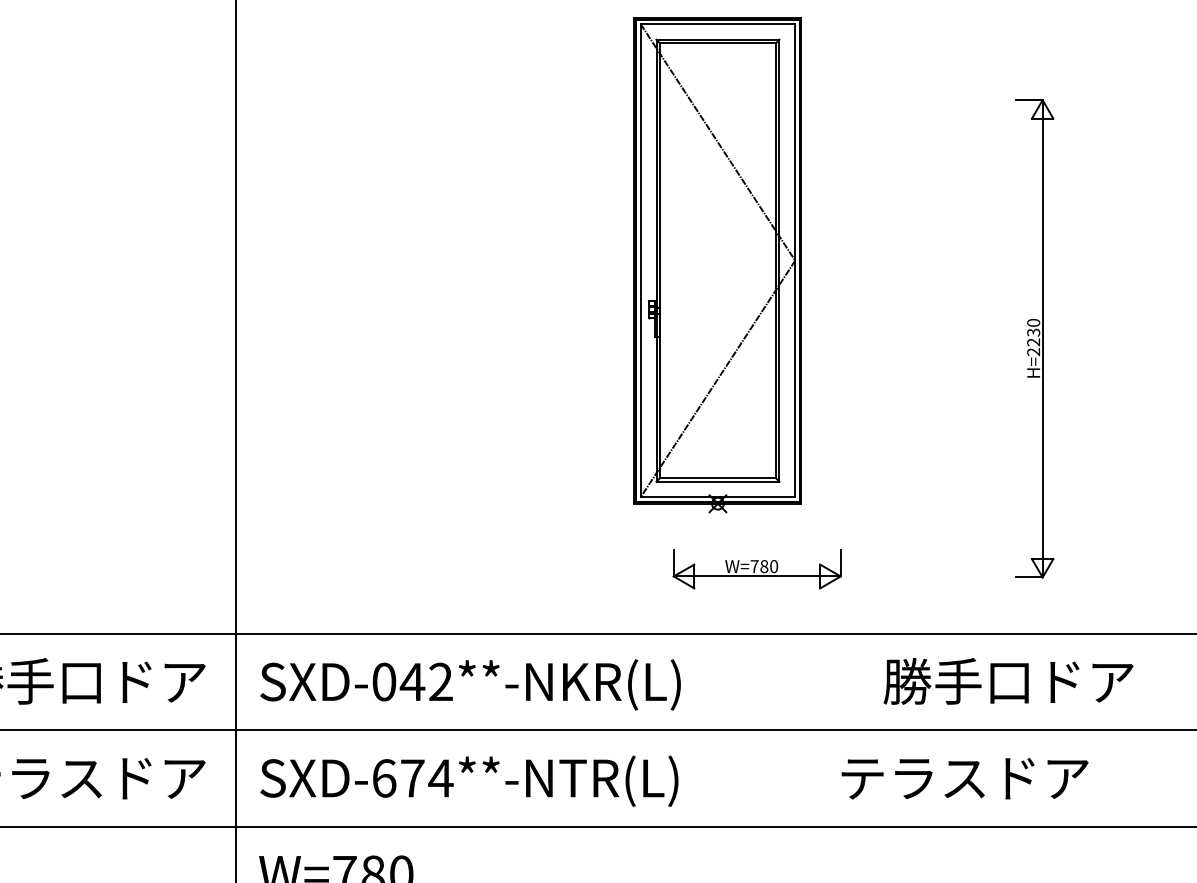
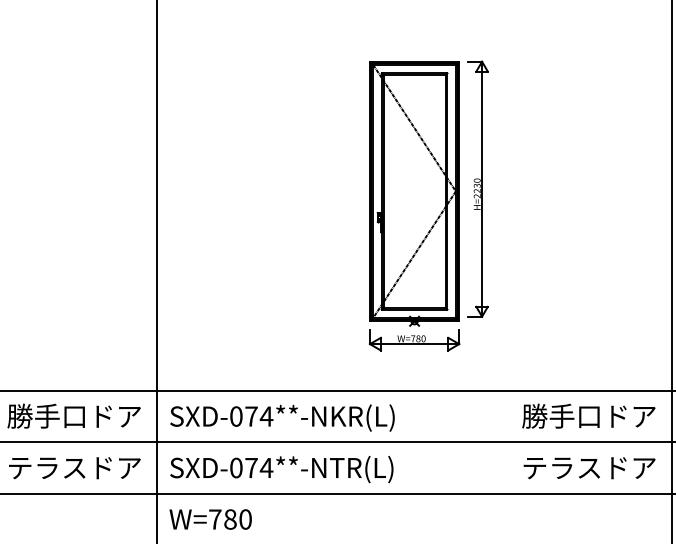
part: (1034, 337) -> (477, 188), moved
part: (757, 569) -> (414, 340), moved
text: (1007, 680) -> (588, 415), moved
text: (425, 681) -> (258, 416), SXD-042**-NKR(L) -> SXD-074**-NKR(L)
text: (384, 777) -> (236, 467), SXD-674**-NTR(L) -> SXD-074**-NTR(L)
text: (964, 779) -> (589, 468), moved

